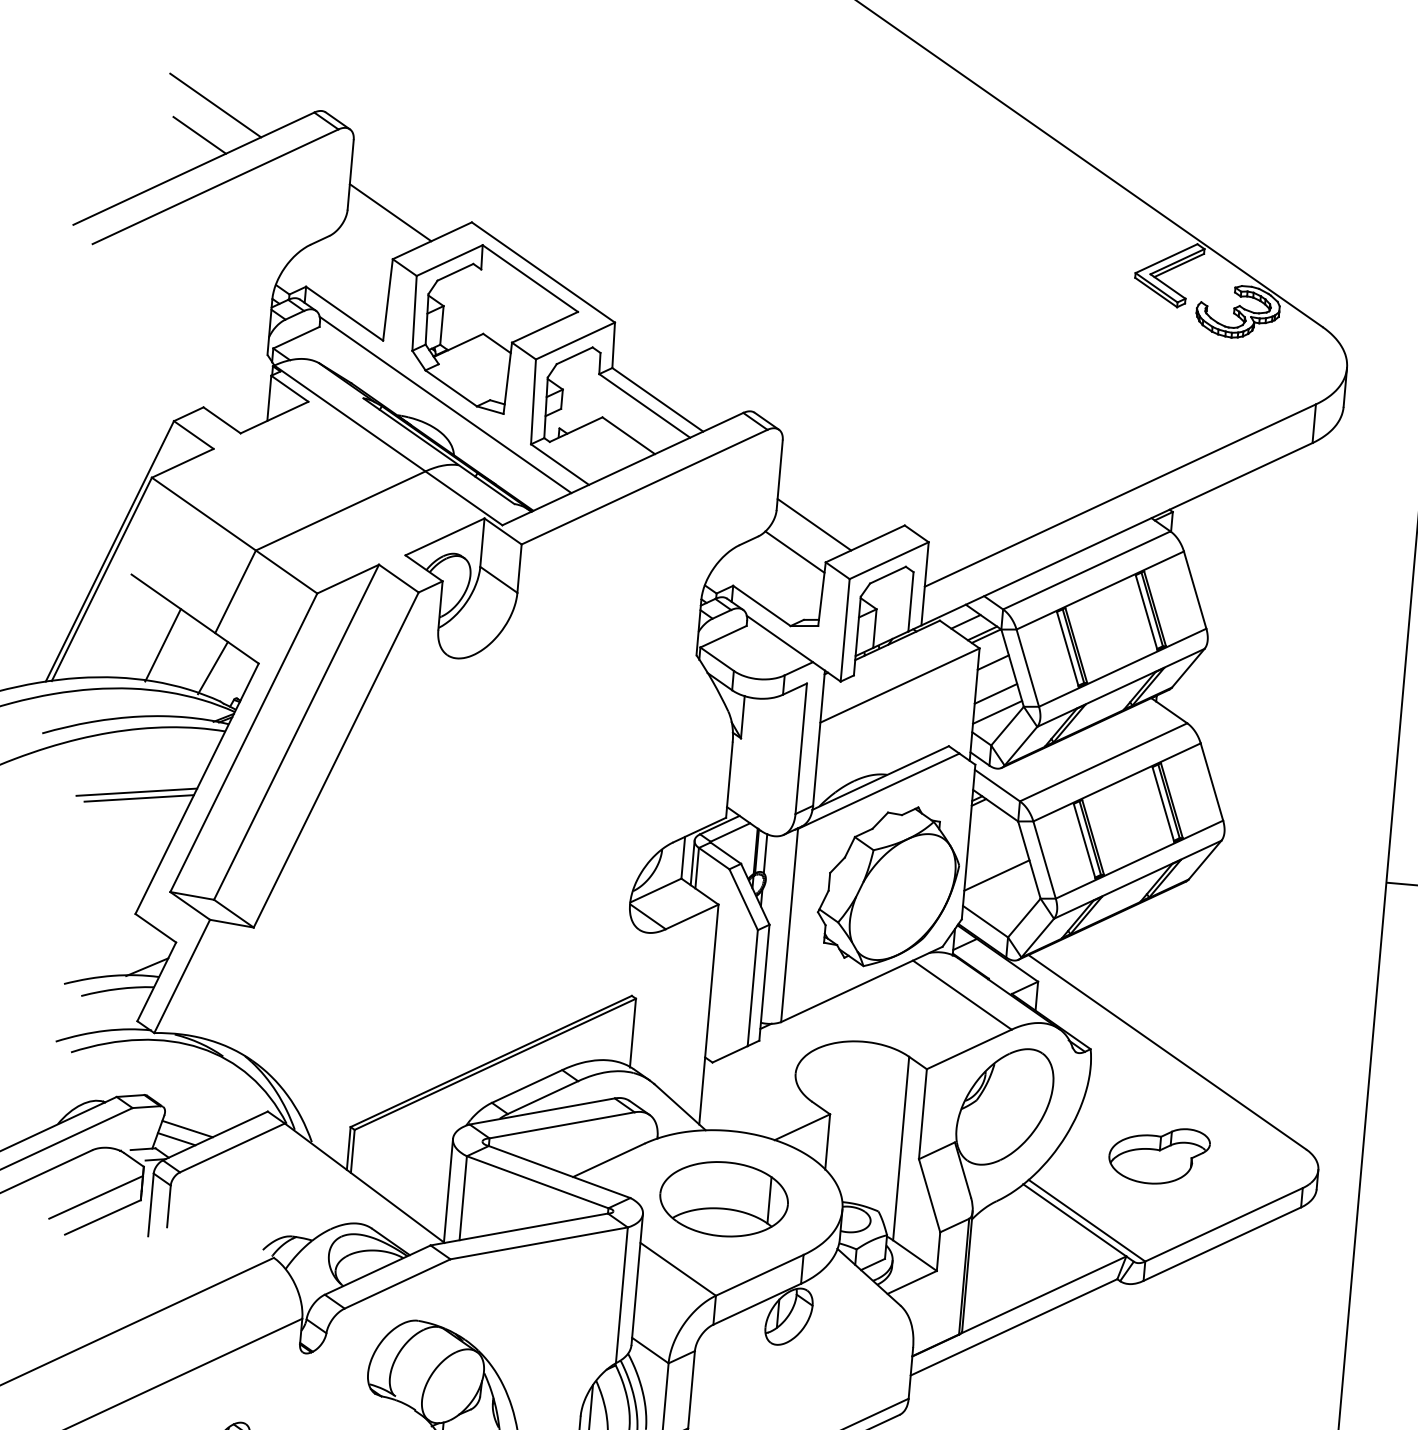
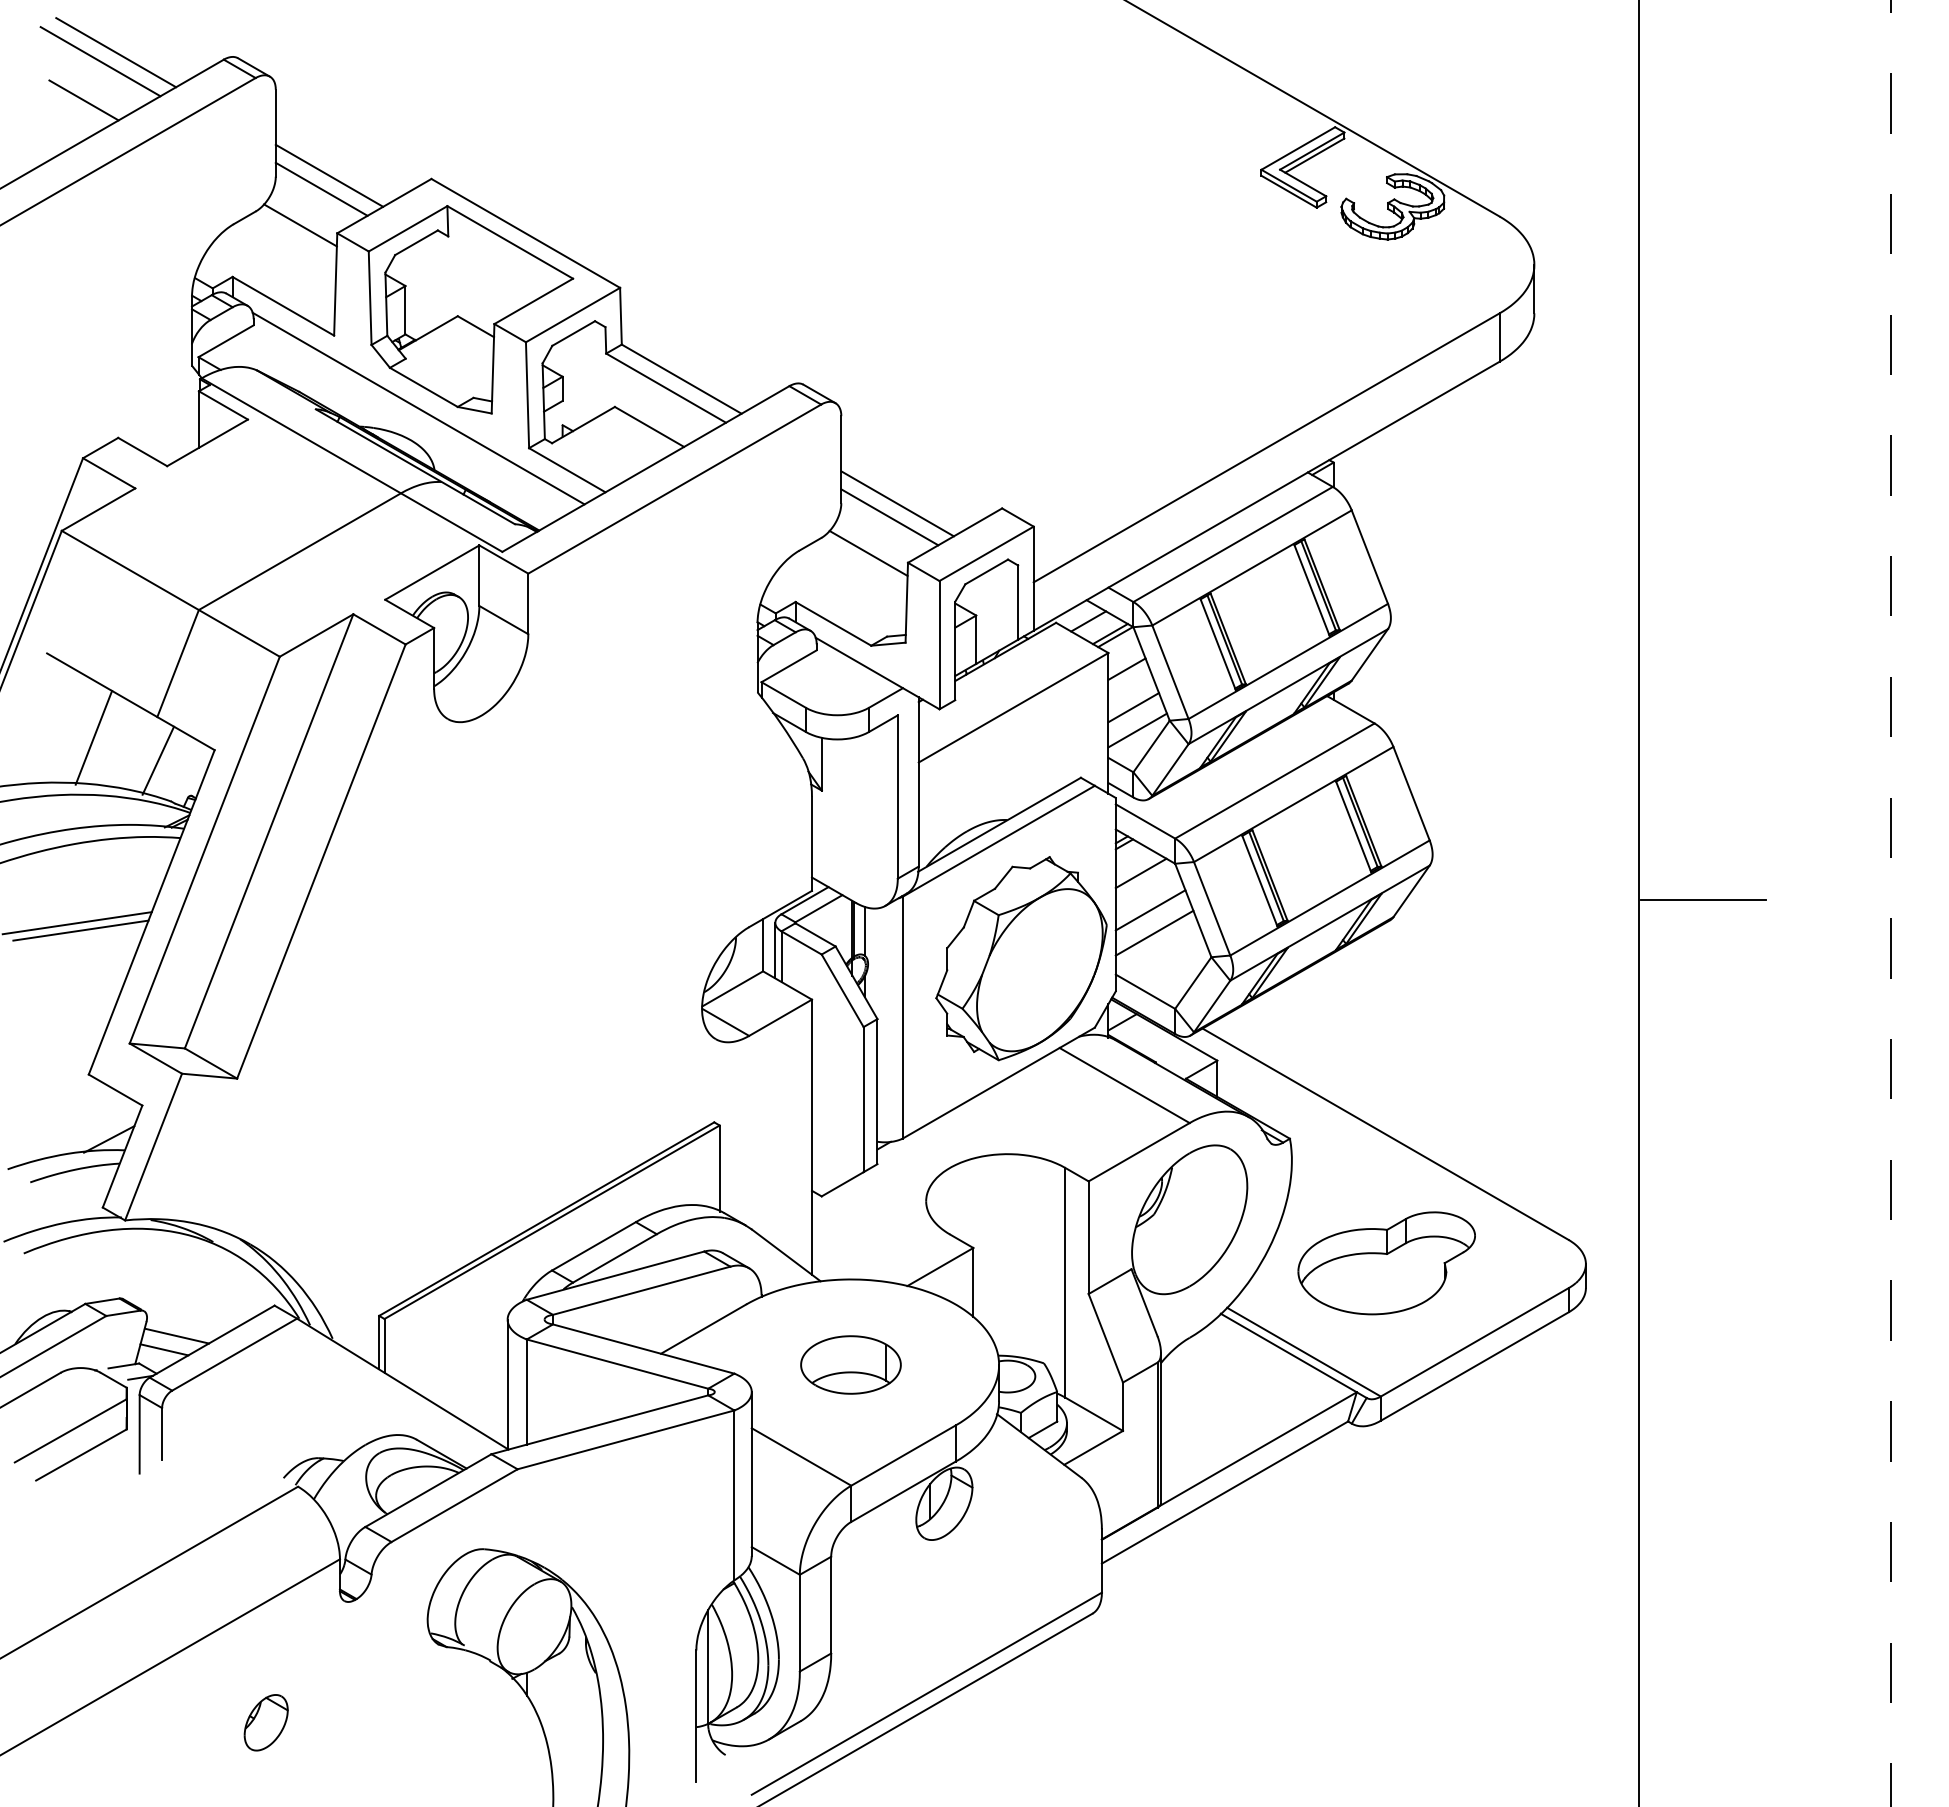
line: (229, 99) -> (116, 52), added
line: (383, 222) -> (321, 188), added
line: (363, 250) -> (300, 225), added
line: (821, 514) -> (897, 503), added
line: (989, 826) -> (1140, 873), added
line: (995, 857) -> (1150, 910), added
part: (1159, 1155) -> (1386, 1263), size x1.43
part: (723, 1198) -> (850, 1364), size x0.62

